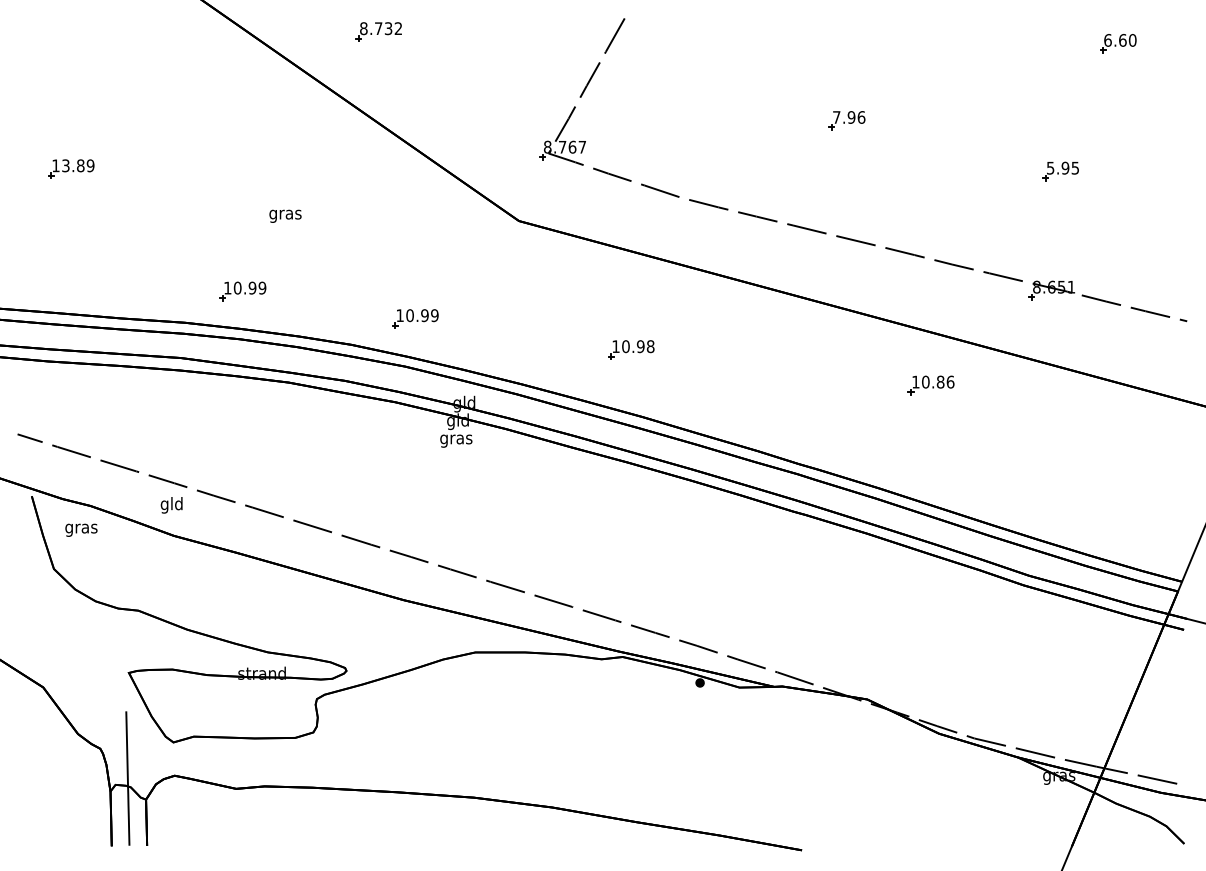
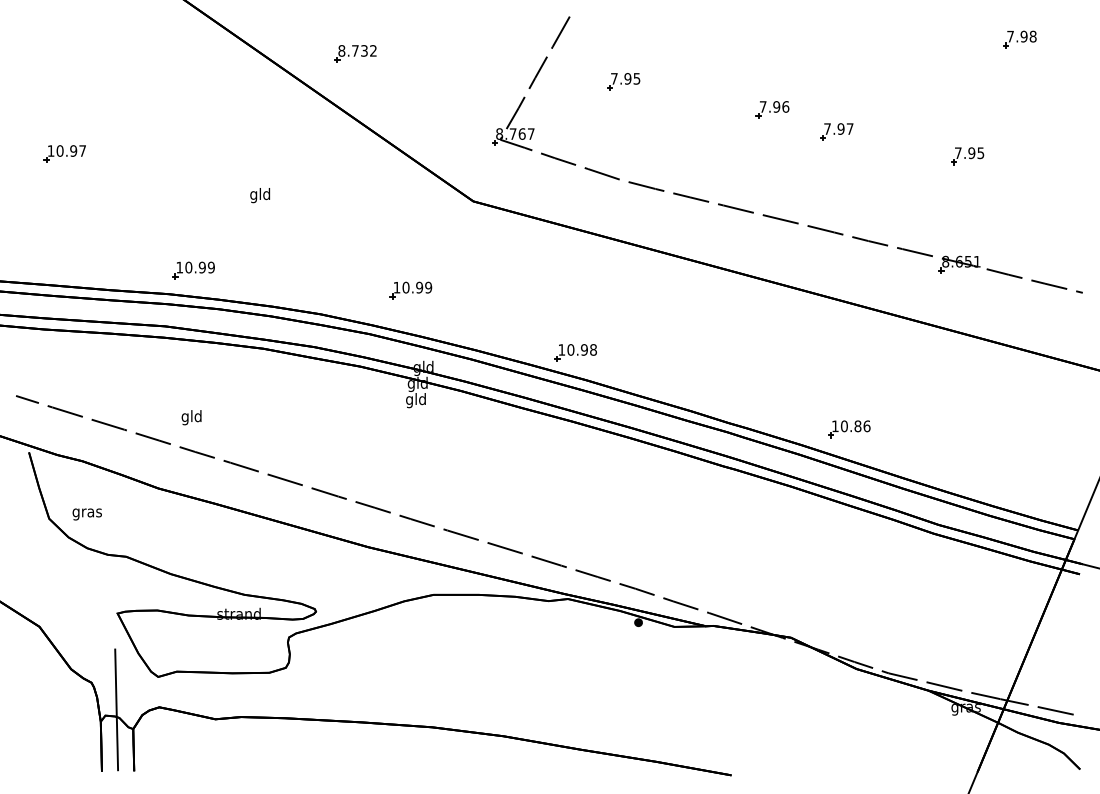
part: (378, 31) -> (355, 53), moved
text: (1119, 40) -> (1021, 36), 6.60 -> 7.98
part: (683, 89) -> (623, 81), added
part: (917, 144) -> (836, 131), added
text: (78, 165) -> (71, 150), 13.89 -> 10.97
text: (1050, 168) -> (958, 153), 5.95 -> 7.95
text: (285, 214) -> (260, 195), gras -> gld
part: (242, 291) -> (193, 270), moved
part: (414, 318) -> (410, 290), moved
part: (630, 349) -> (575, 352), moved
part: (931, 385) -> (849, 429), moved
text: (455, 439) -> (415, 400), gras -> gld
text: (171, 505) -> (191, 417), moved
text: (80, 530) -> (86, 514), moved

